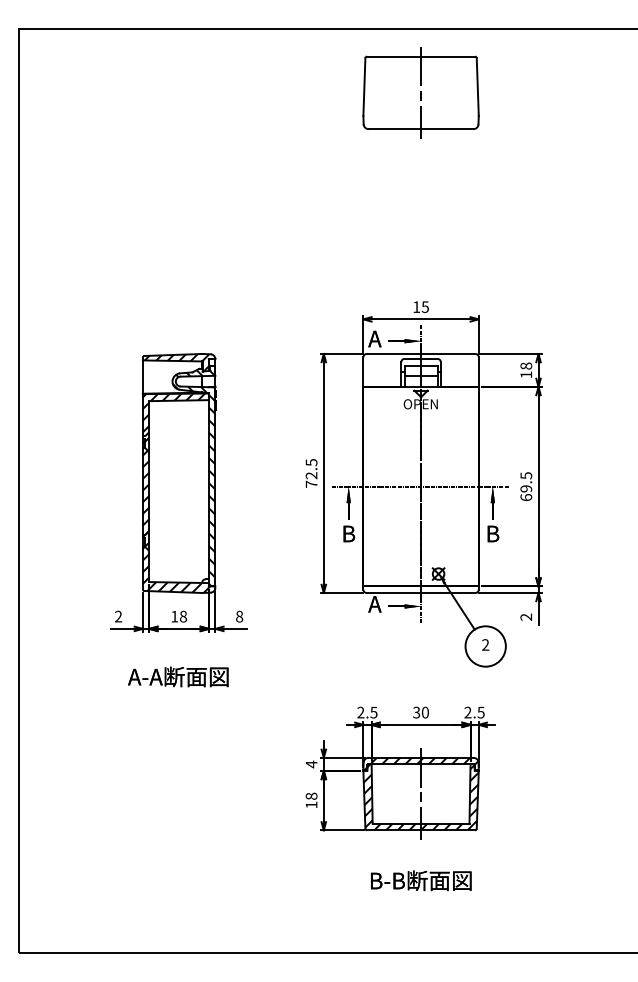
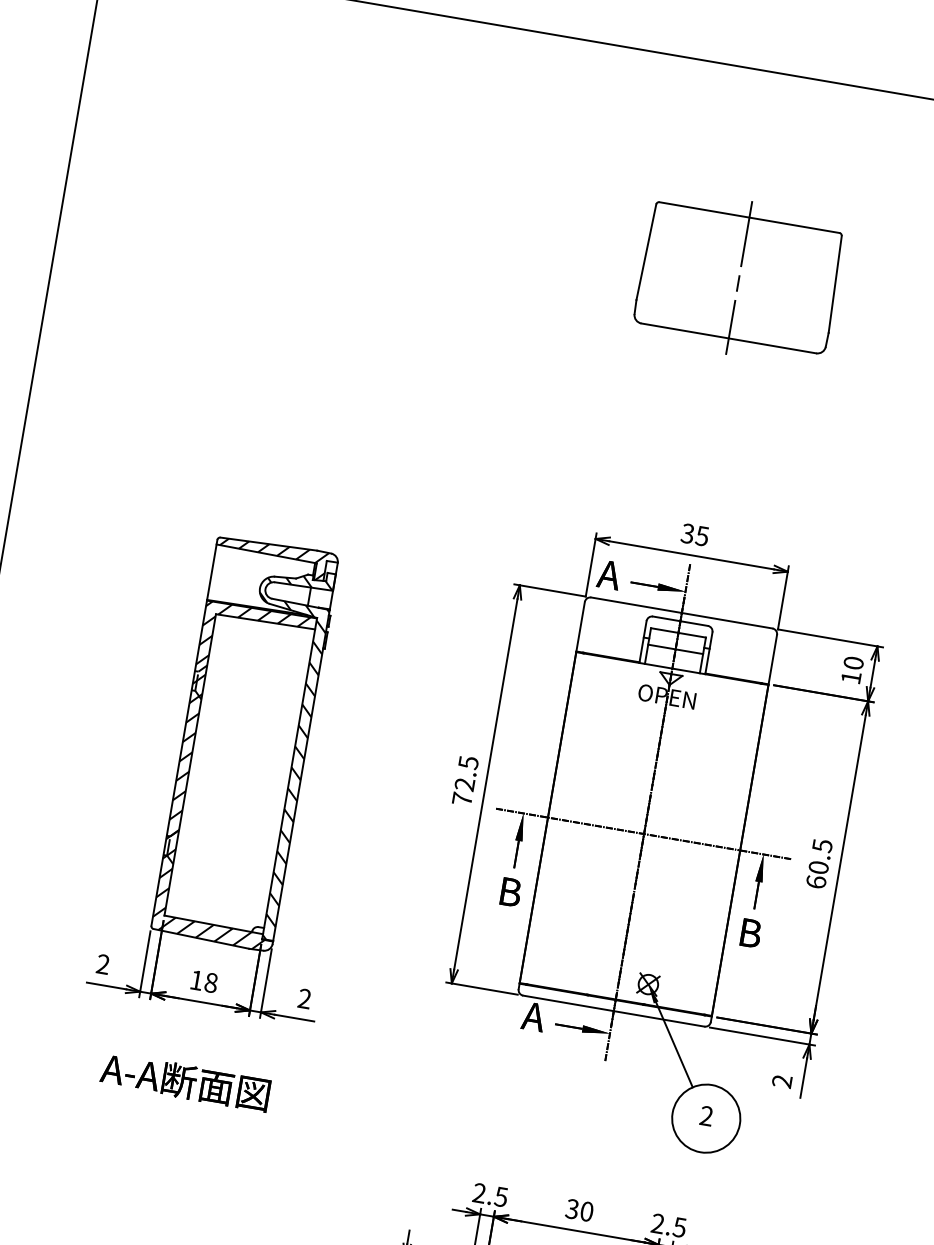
part: (420, 92) -> (738, 277), moved
text: (416, 307) -> (687, 534), 15 -> 35
text: (525, 365) -> (852, 661), 18 -> 10
text: (526, 488) -> (819, 867), 69.5 -> 60.5
text: (239, 616) -> (304, 998), 8 -> 2

